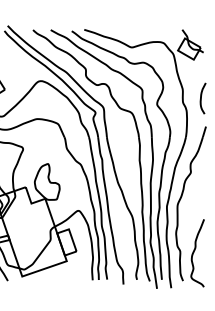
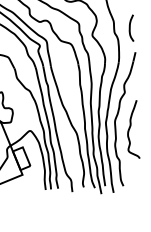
curve: (194, 252) -> (130, 129), moved

